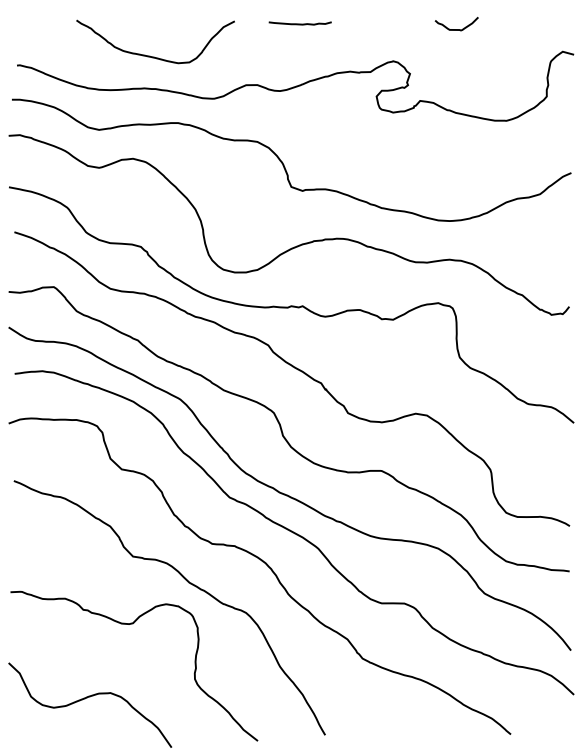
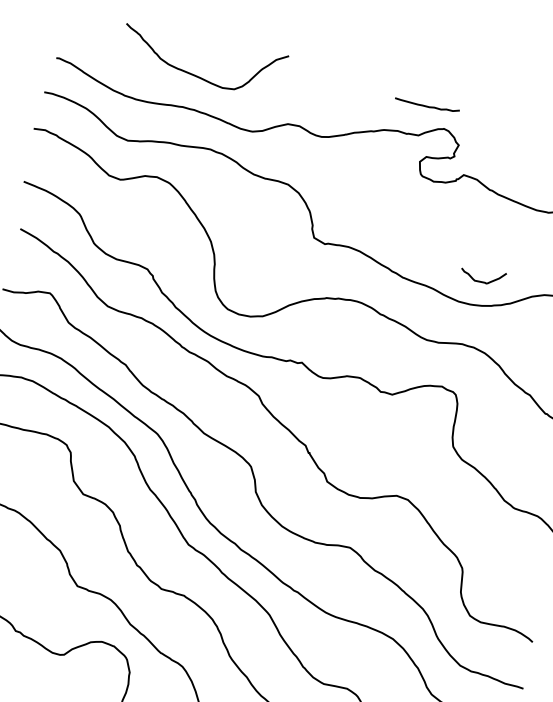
curve: (299, 23) -> (426, 105), moved
curve: (456, 29) -> (481, 281), moved

